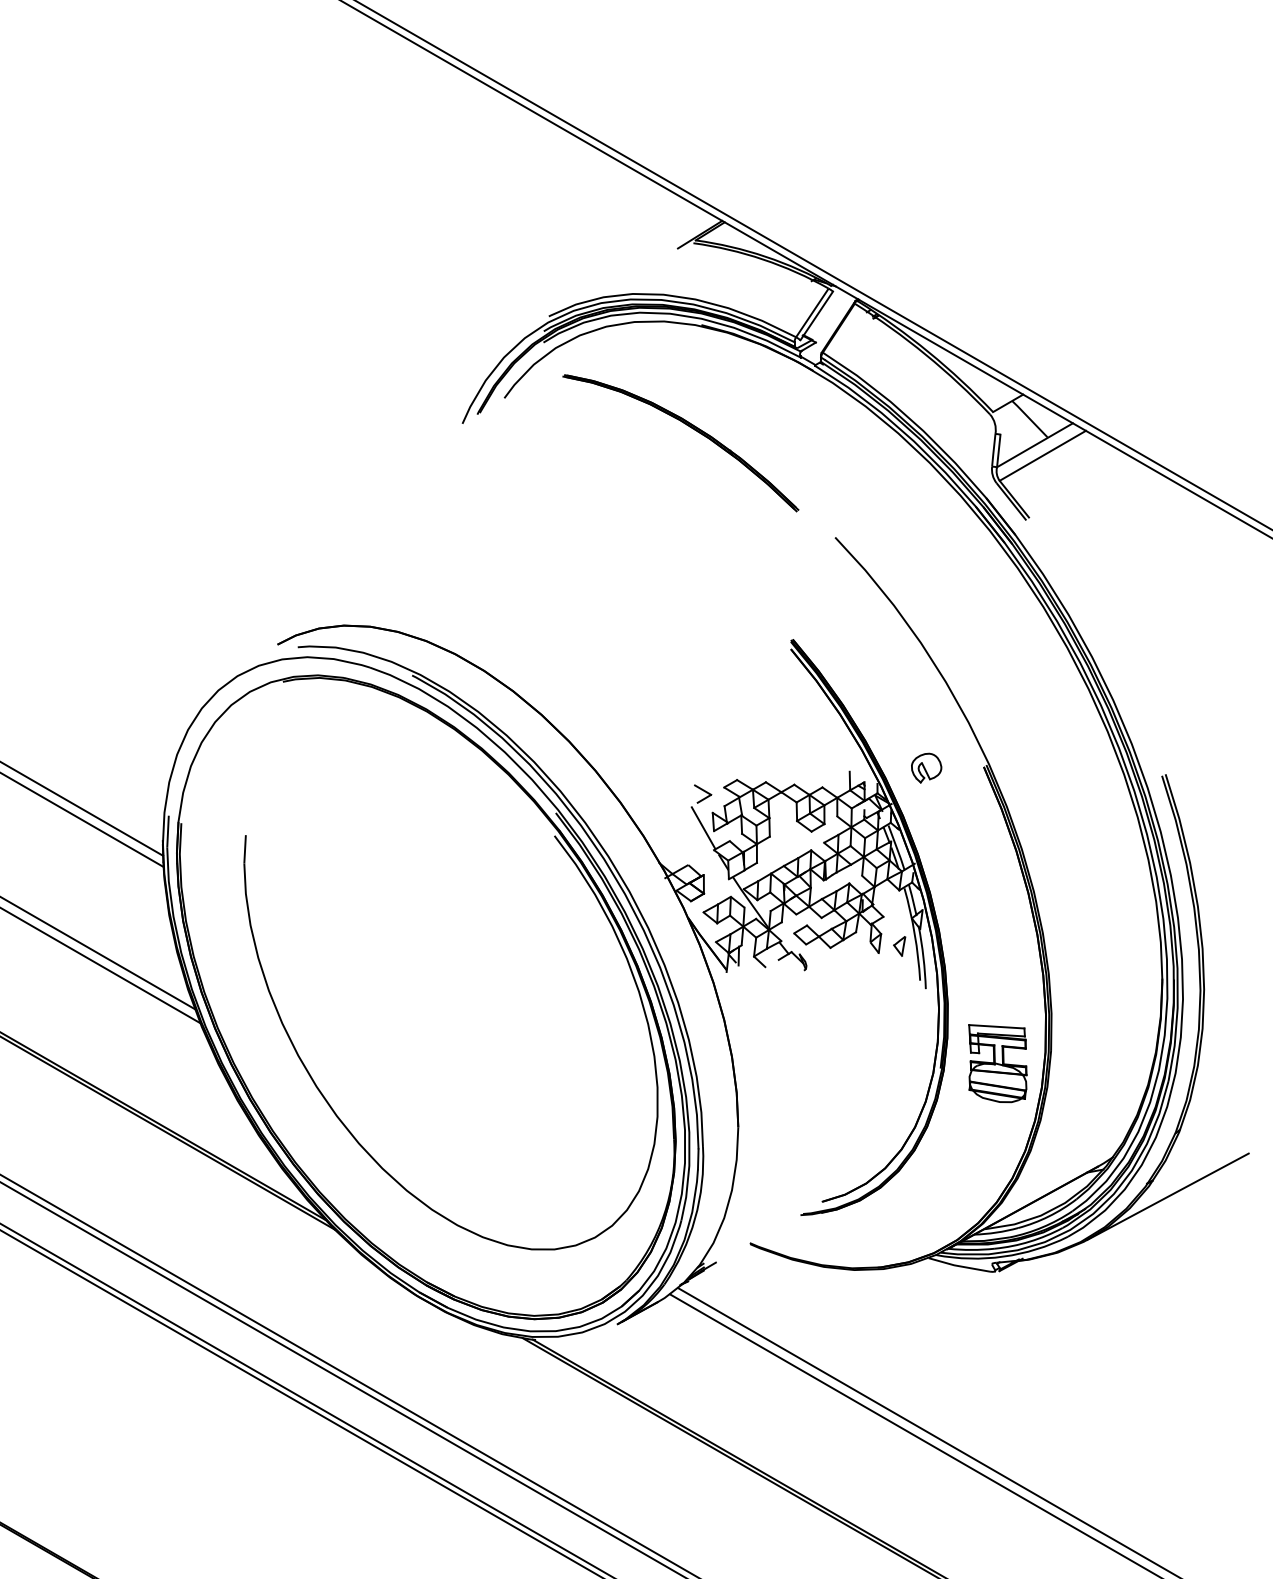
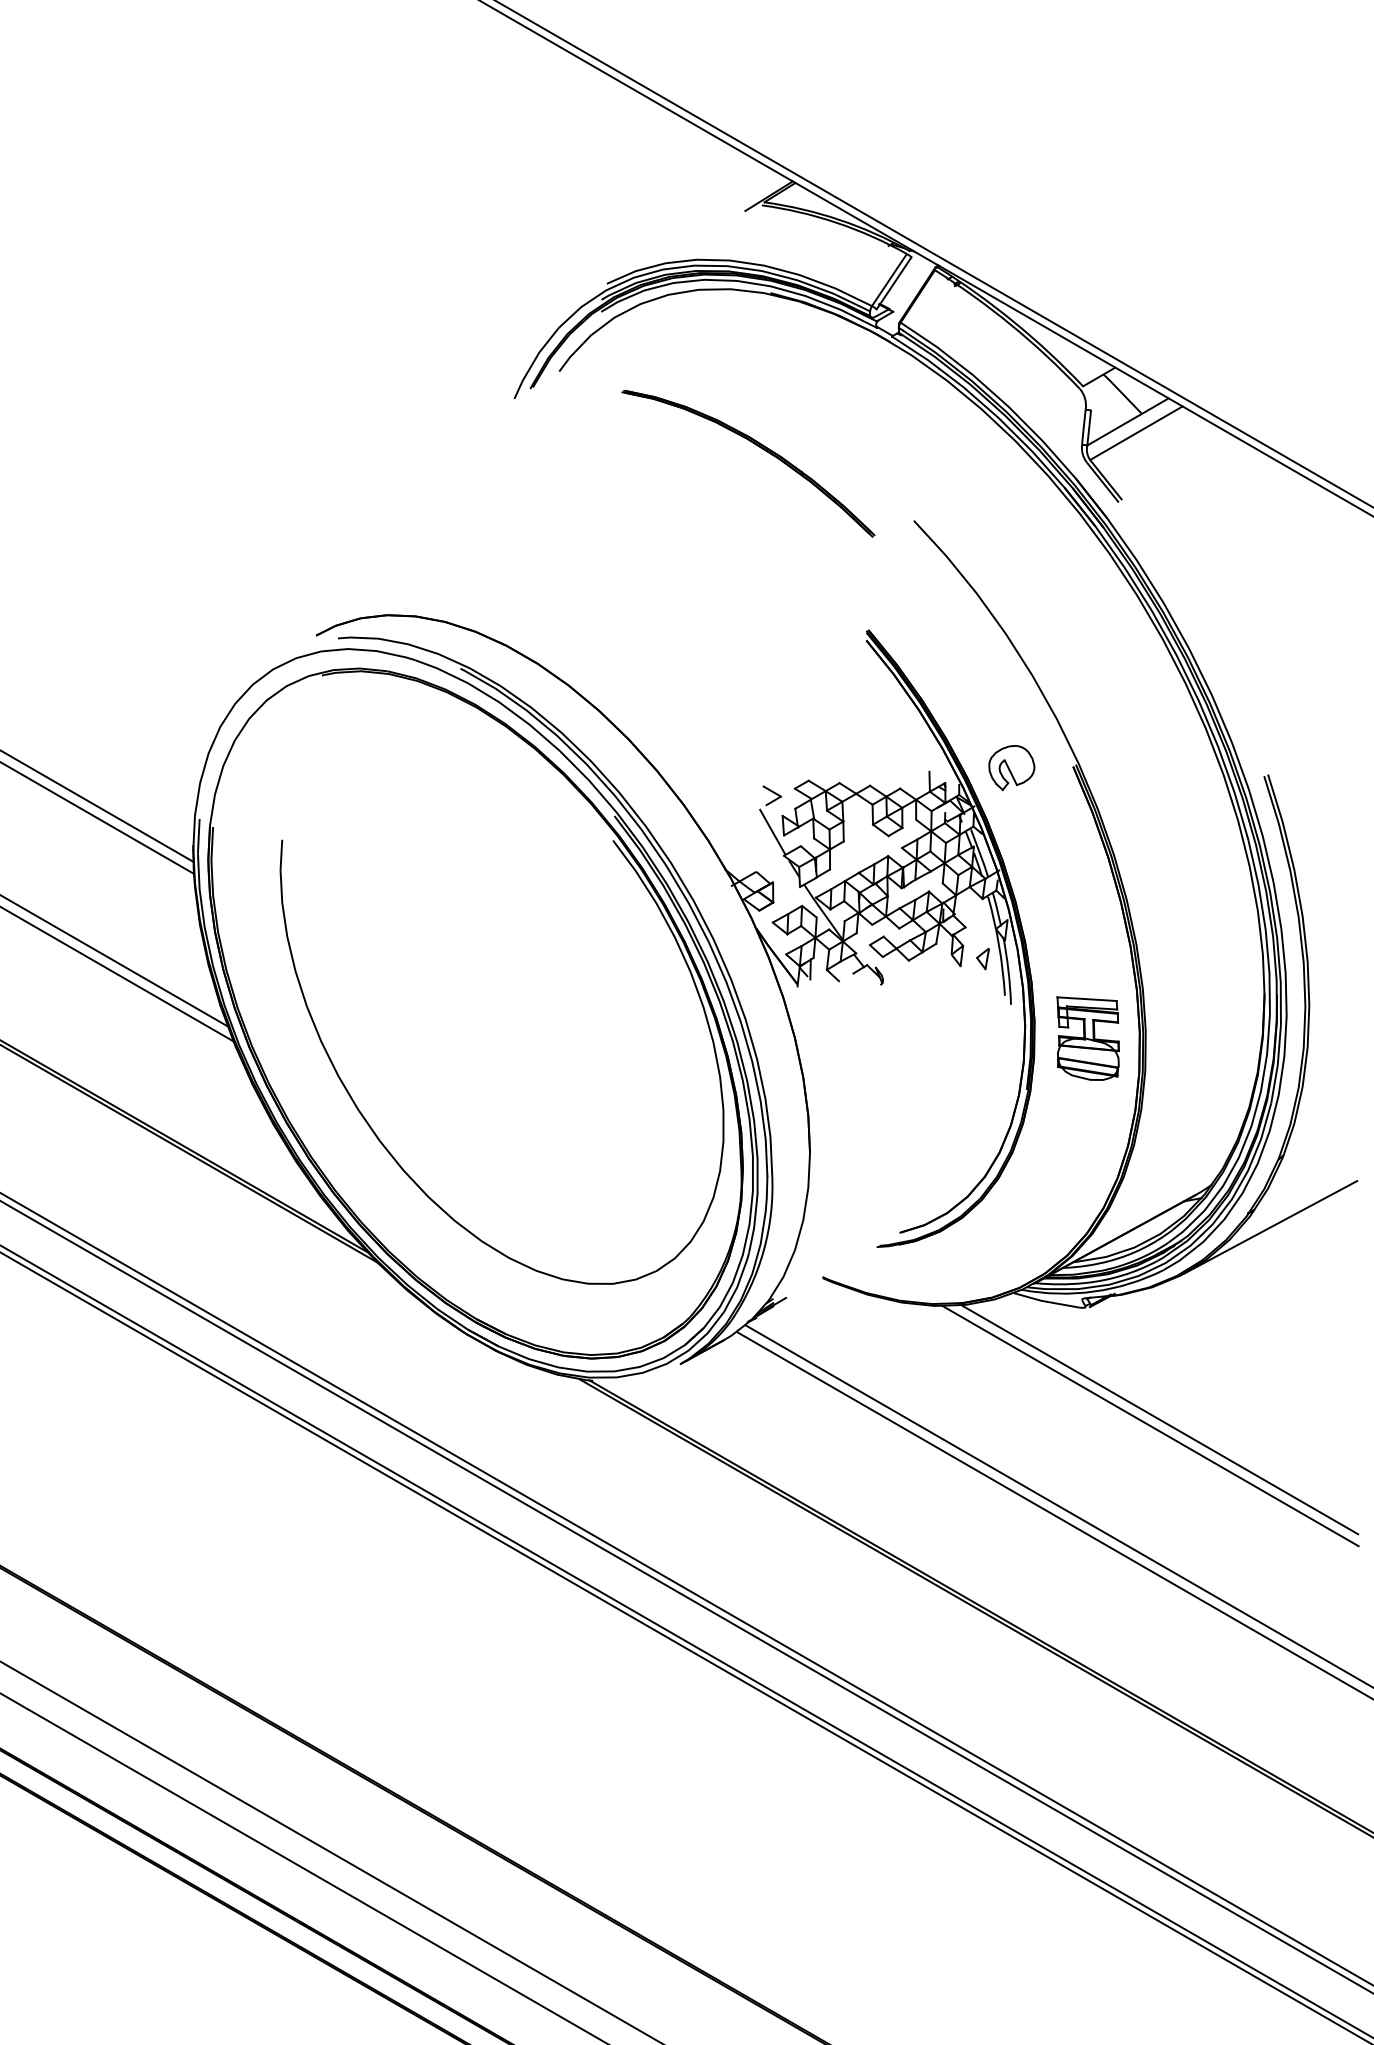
part: (692, 429) -> (760, 448), moved
part: (926, 767) -> (1011, 767), size x1.43
part: (997, 1063) -> (1087, 1038), moved
line: (1064, 1376) -> (1159, 1419), added
line: (1055, 1382) -> (1150, 1426), added

